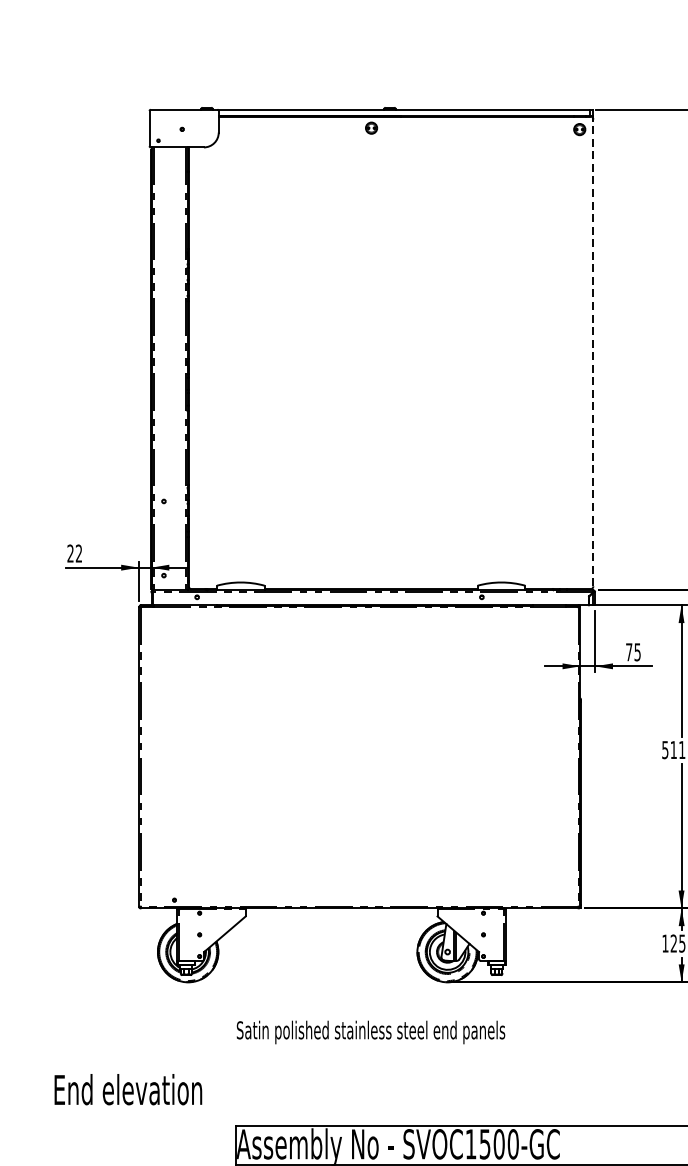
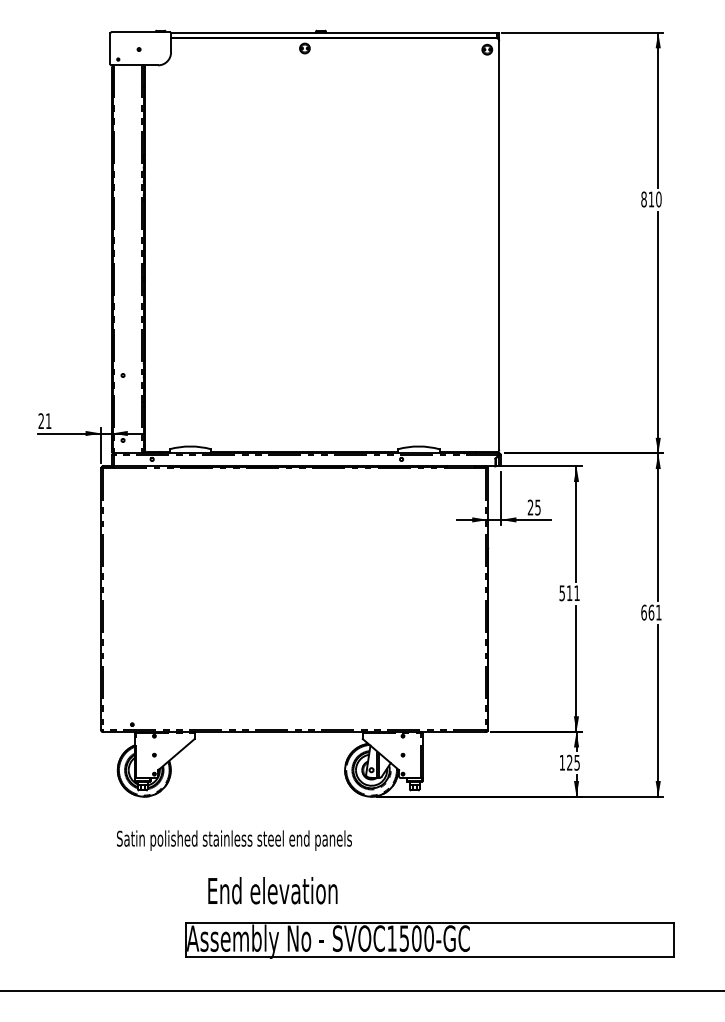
line: (593, 351) -> (499, 244), dashed -> solid
text: (78, 552) -> (48, 420), 22 -> 21
text: (629, 652) -> (530, 507), 75 -> 25
text: (371, 1032) -> (234, 840), moved
text: (127, 1089) -> (272, 890), moved

